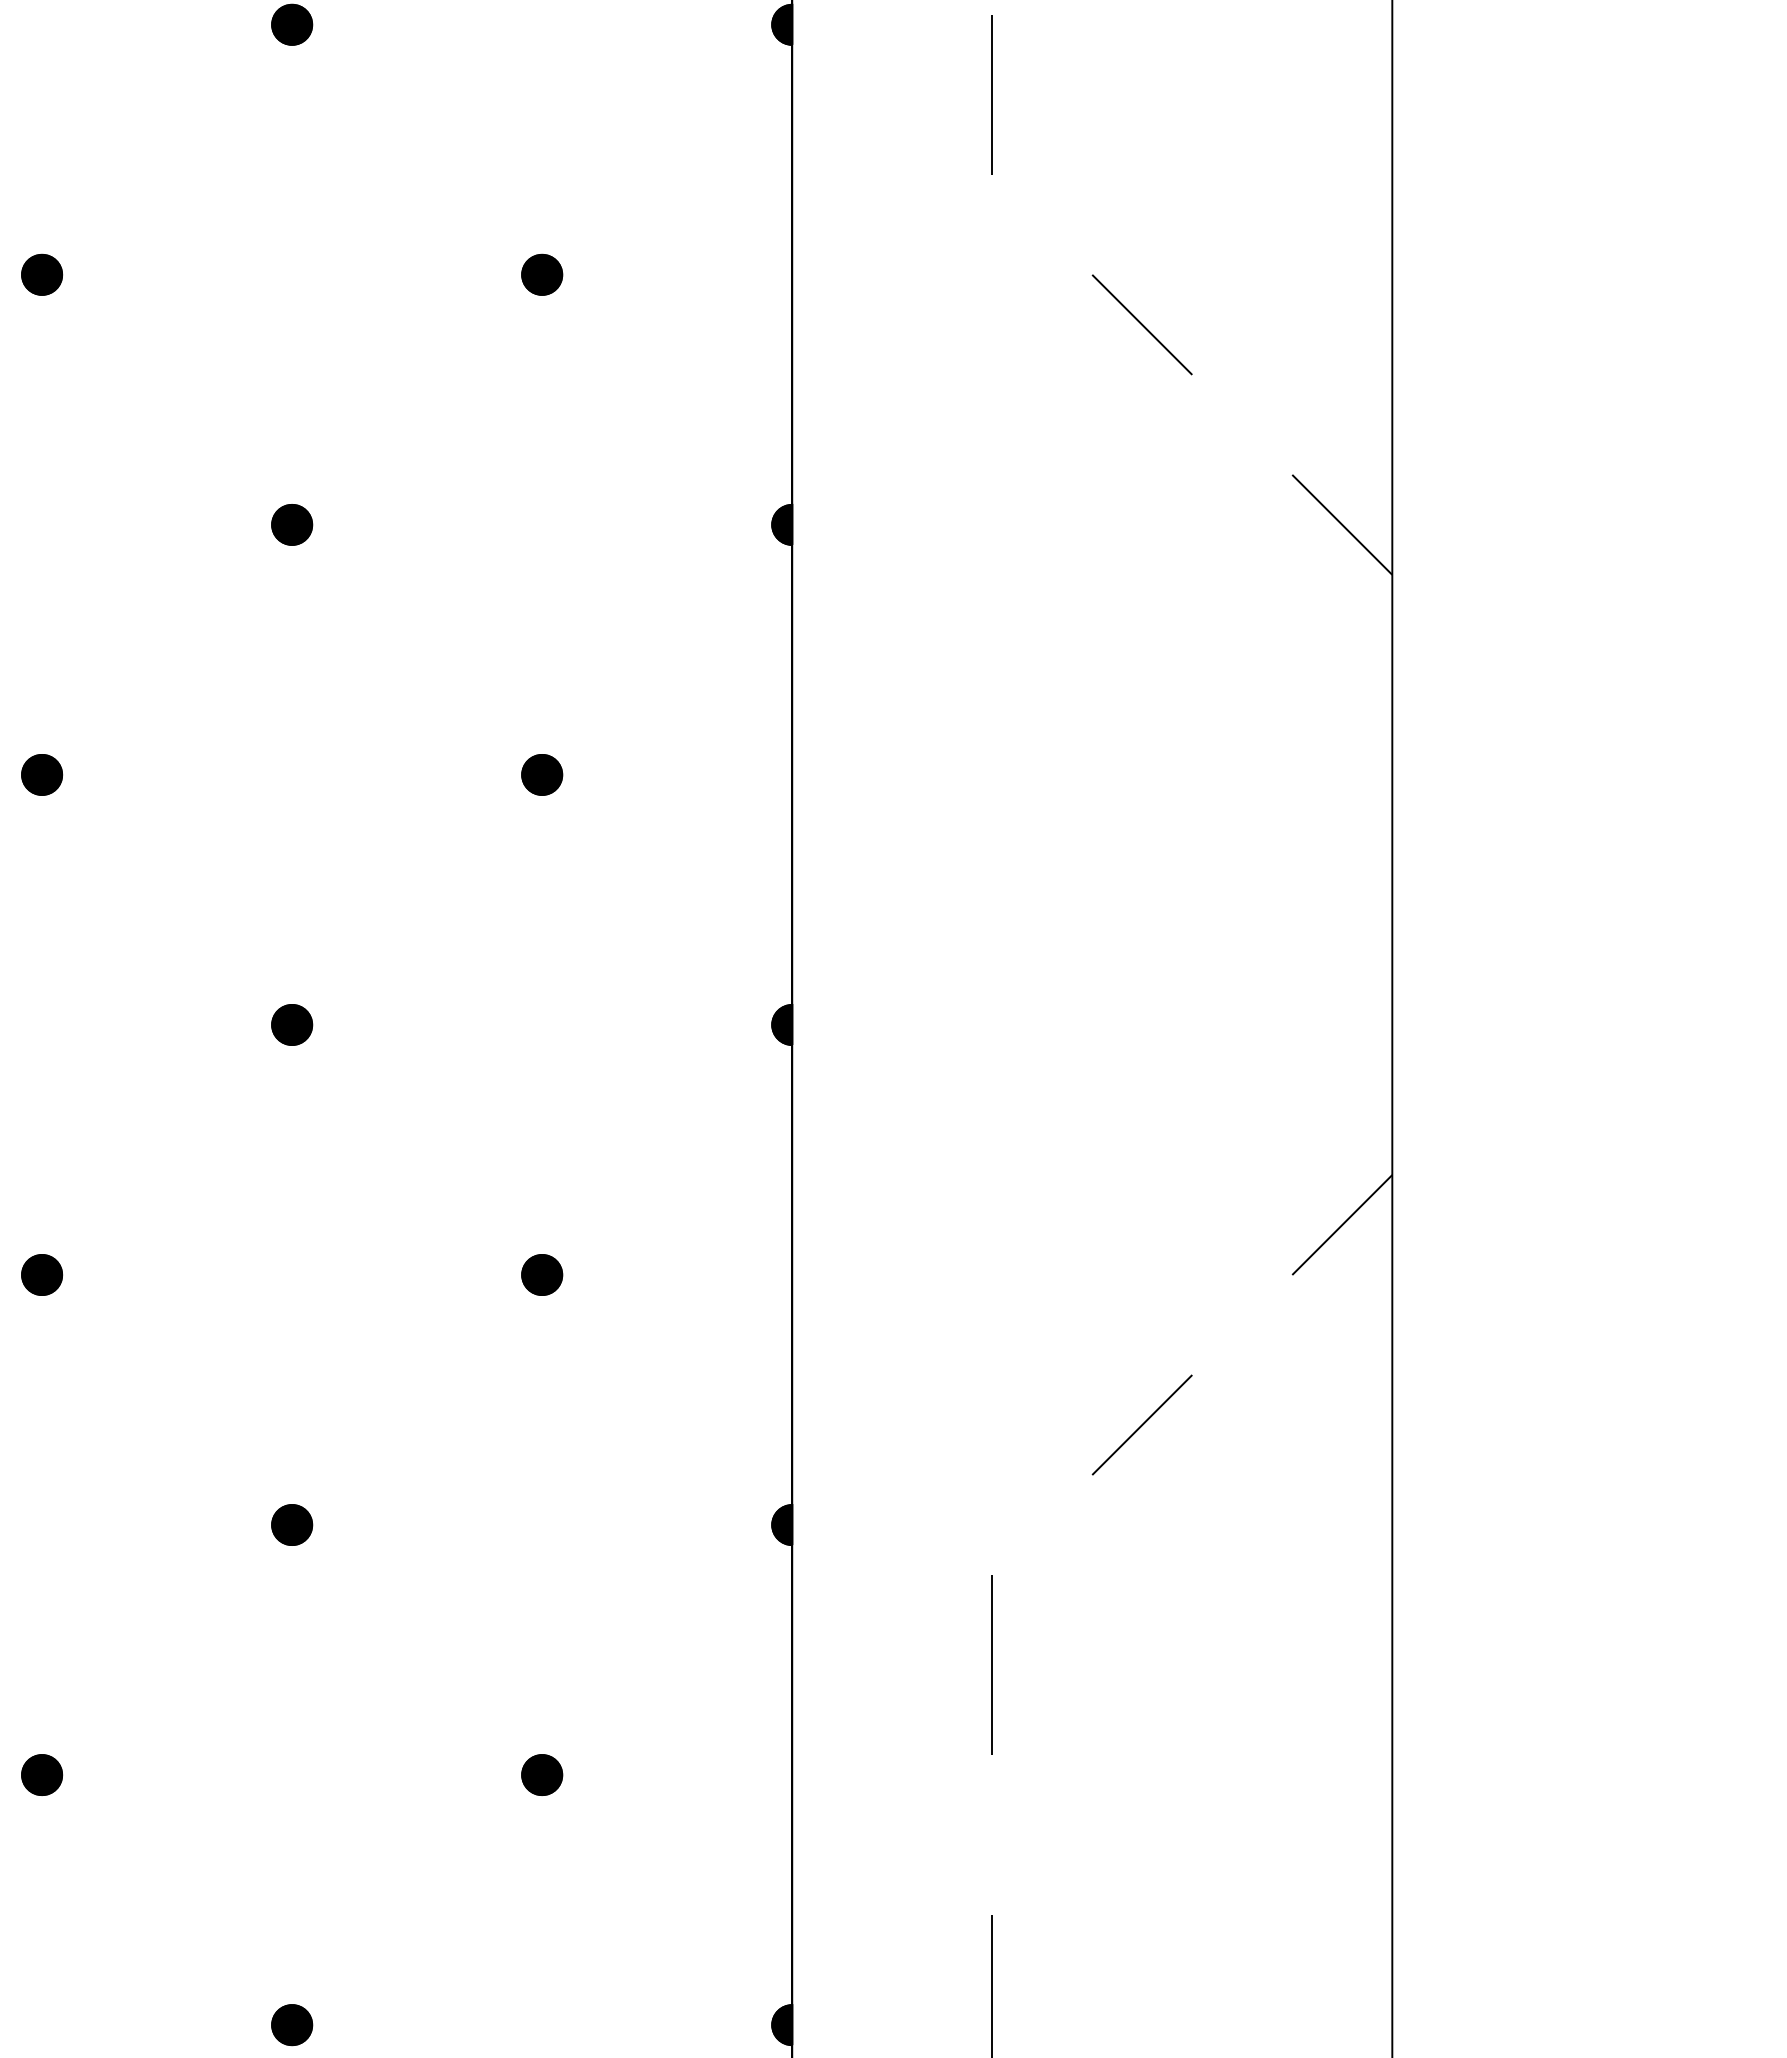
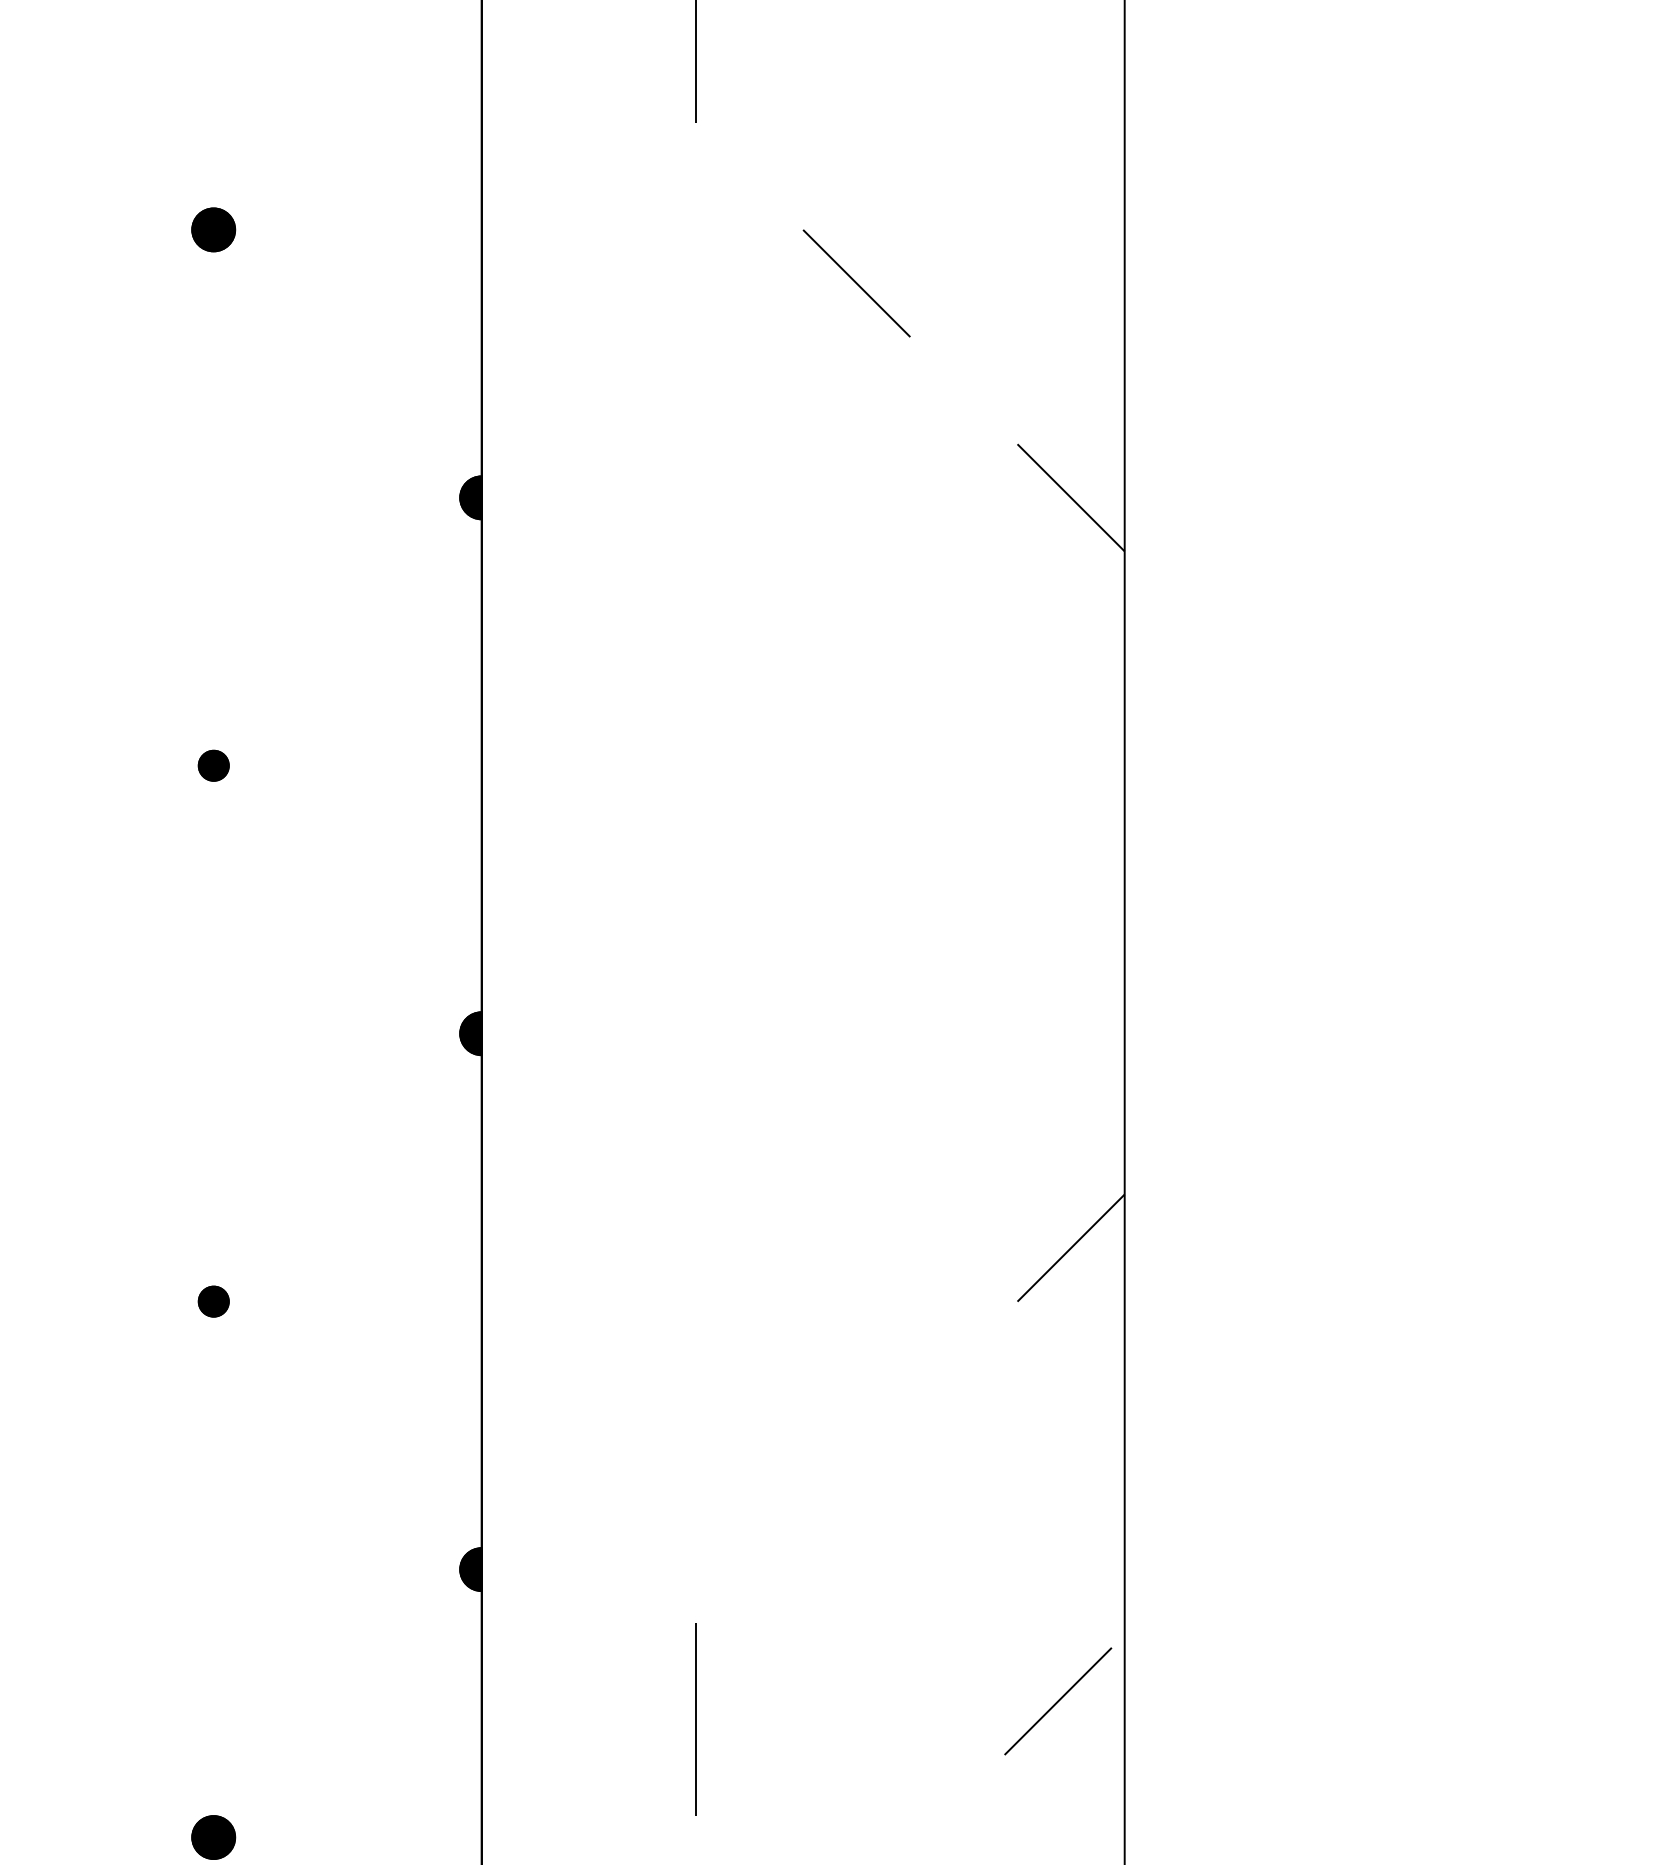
part: (542, 774) -> (214, 765), size x0.7
part: (542, 1274) -> (214, 1301), size x0.7
line: (1141, 1424) -> (1057, 1700), moved

